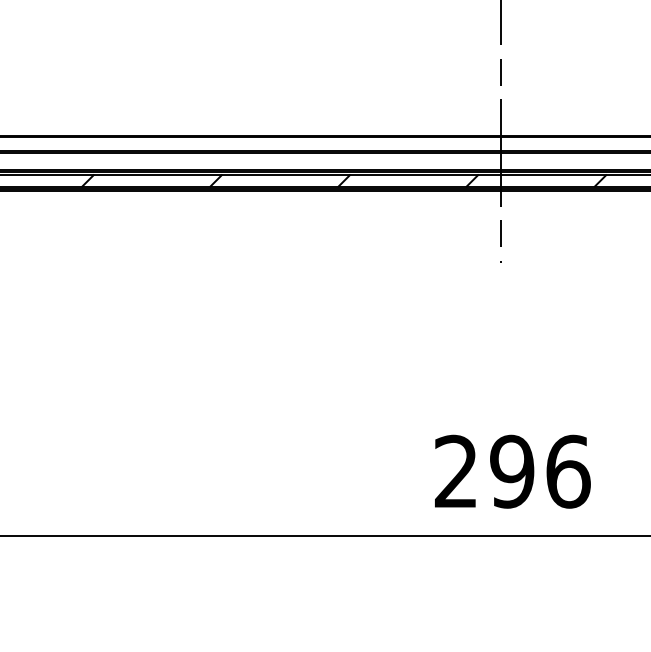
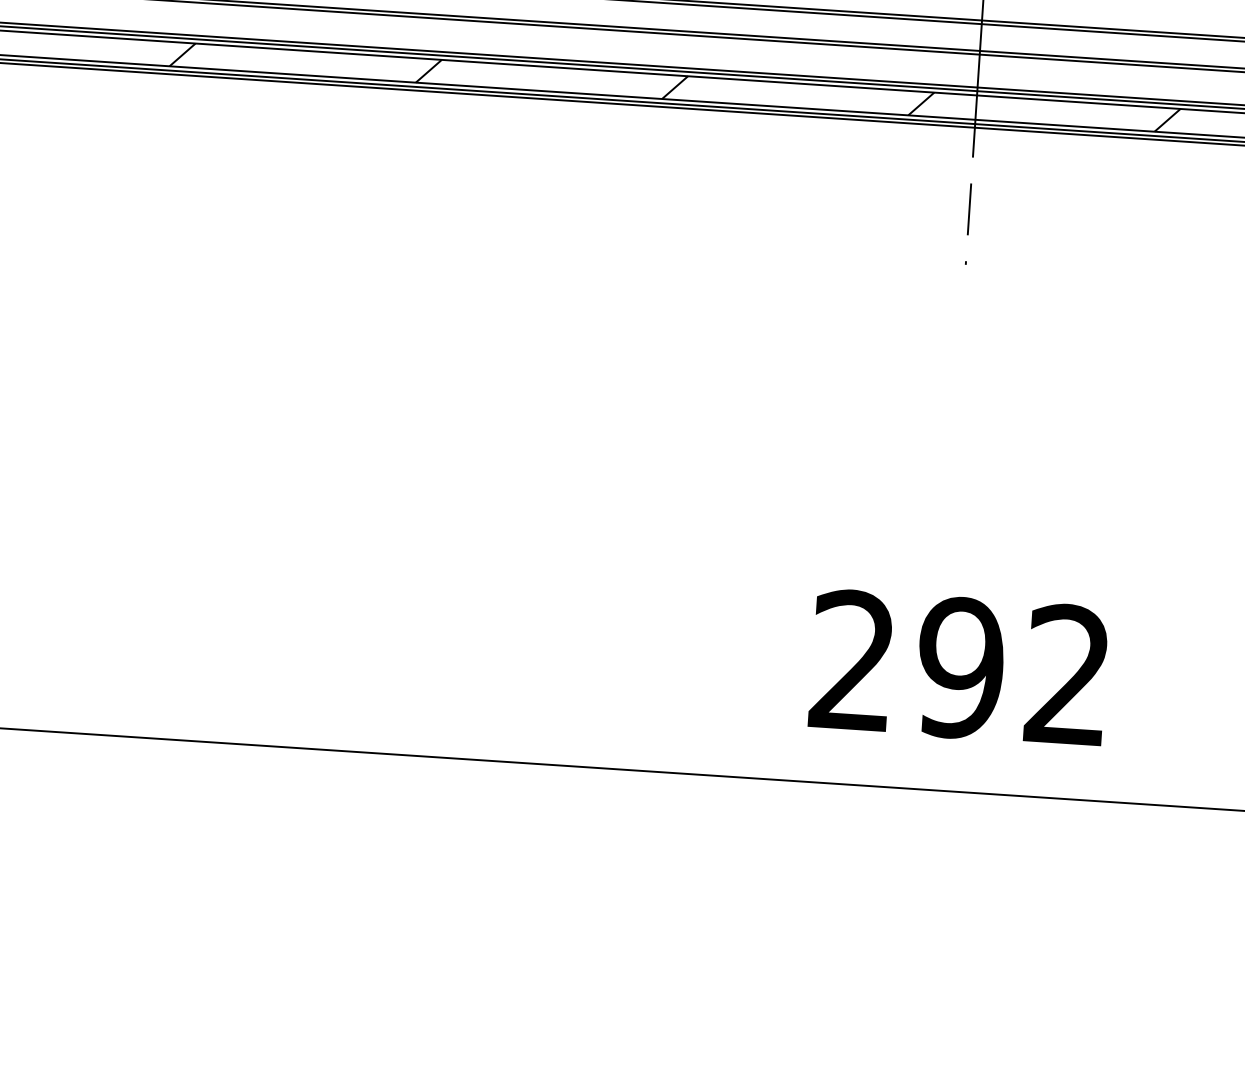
text: (568, 471) -> (1068, 674), 296 -> 292

